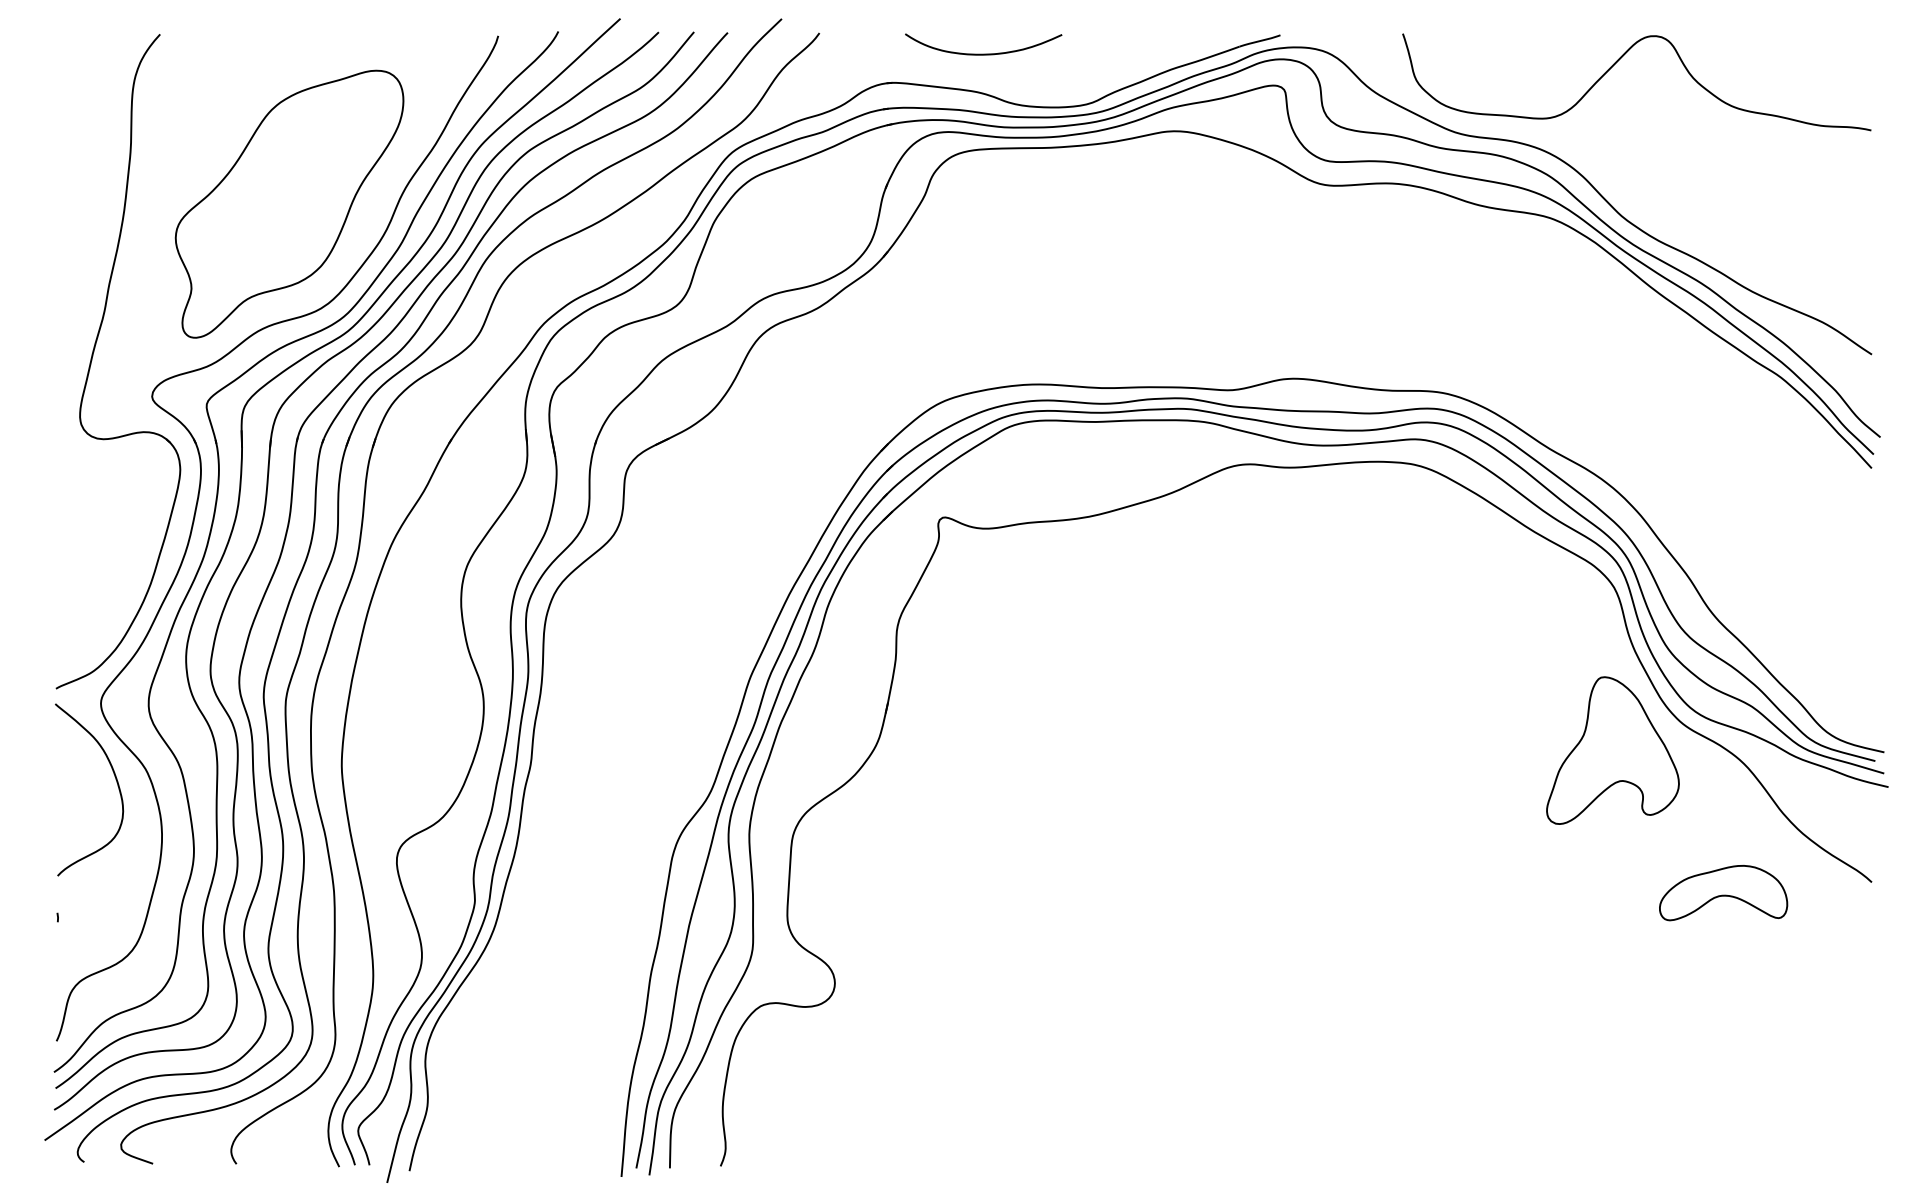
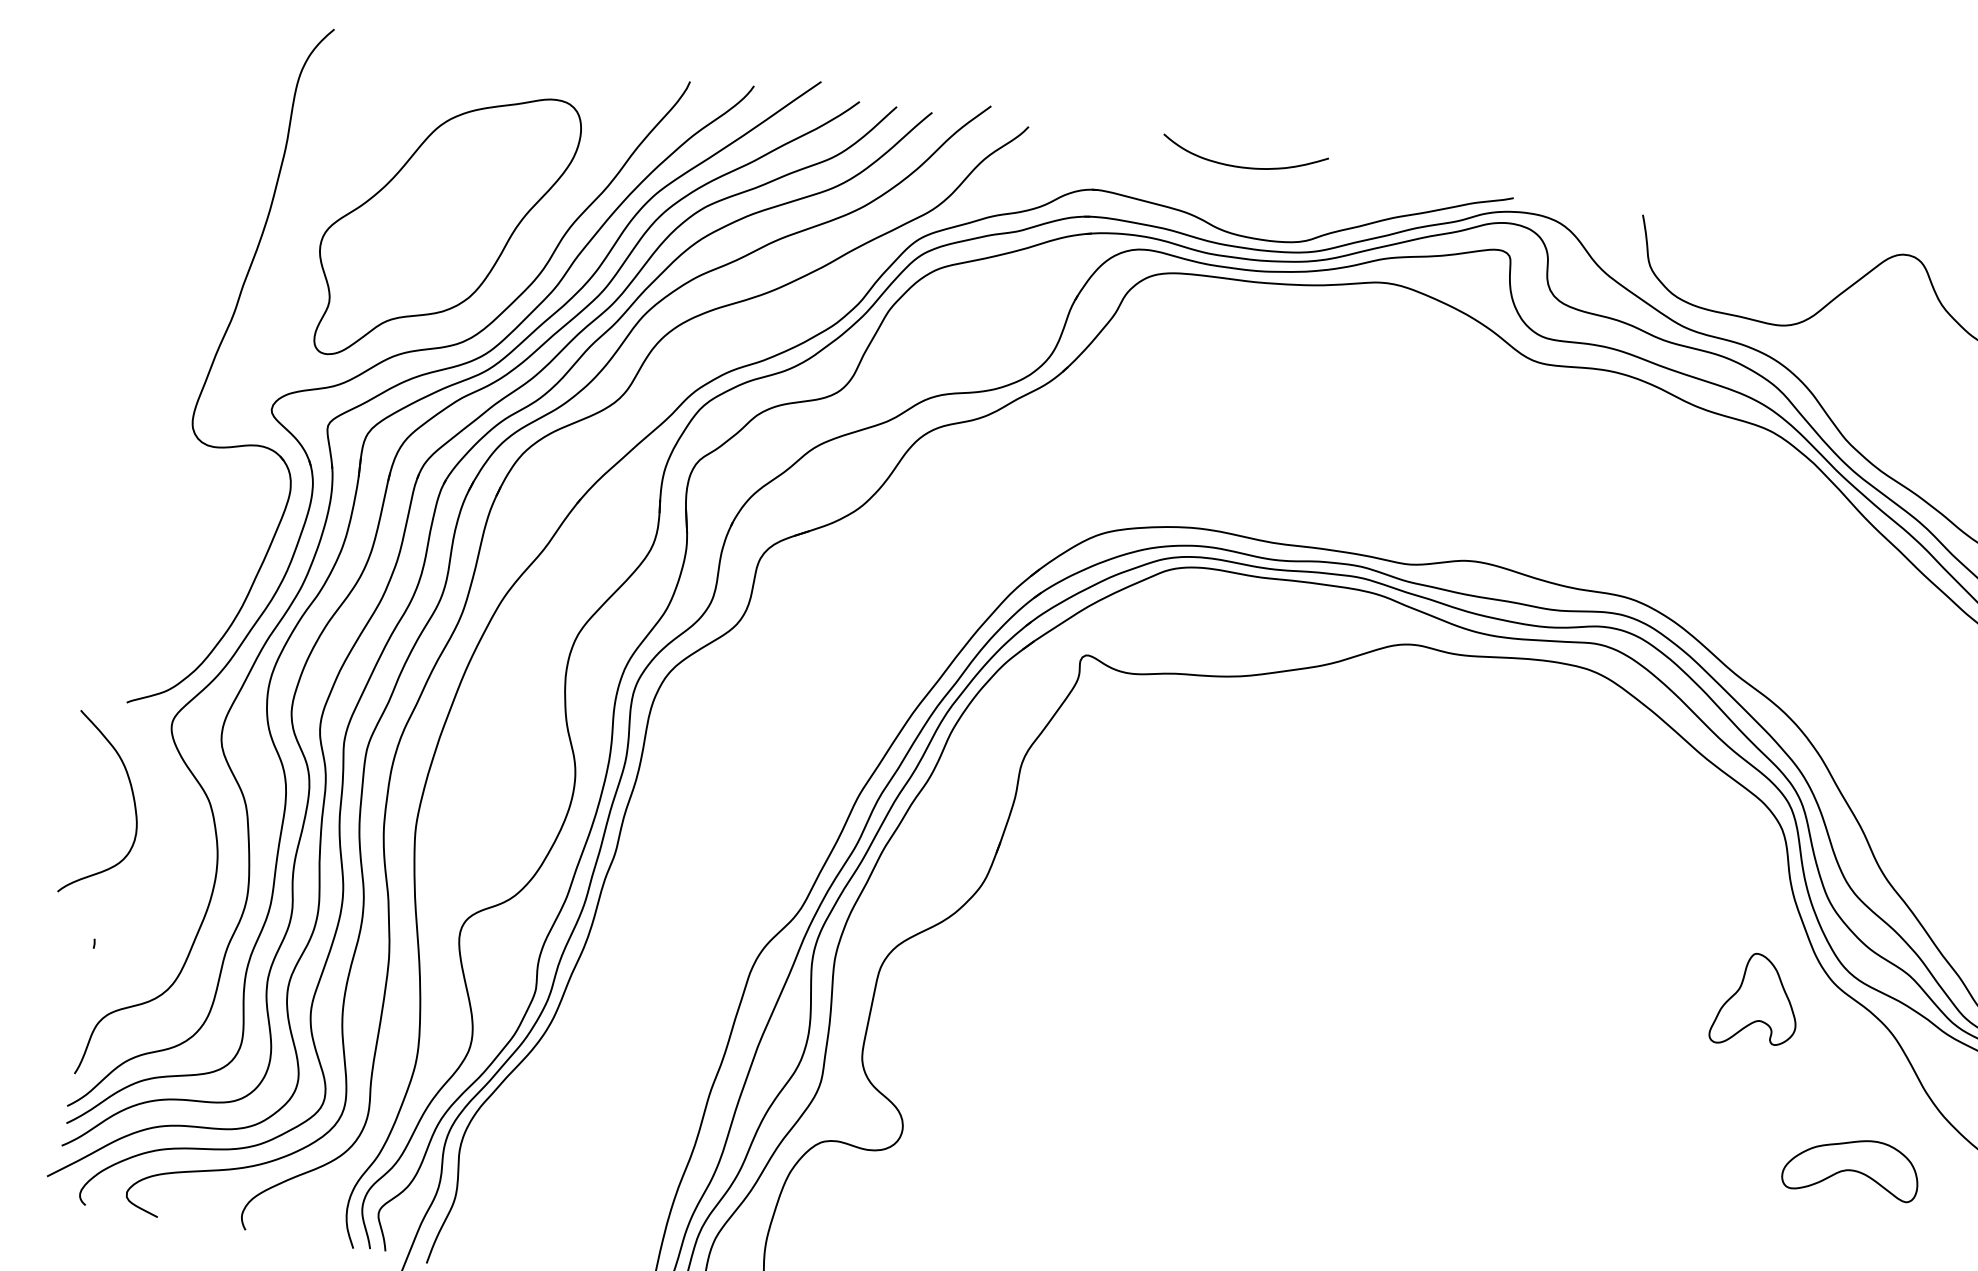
curve: (983, 53) -> (1243, 166), moved
part: (1612, 750) -> (1756, 1000), size x0.6
curve: (115, 779) -> (132, 798), moved

